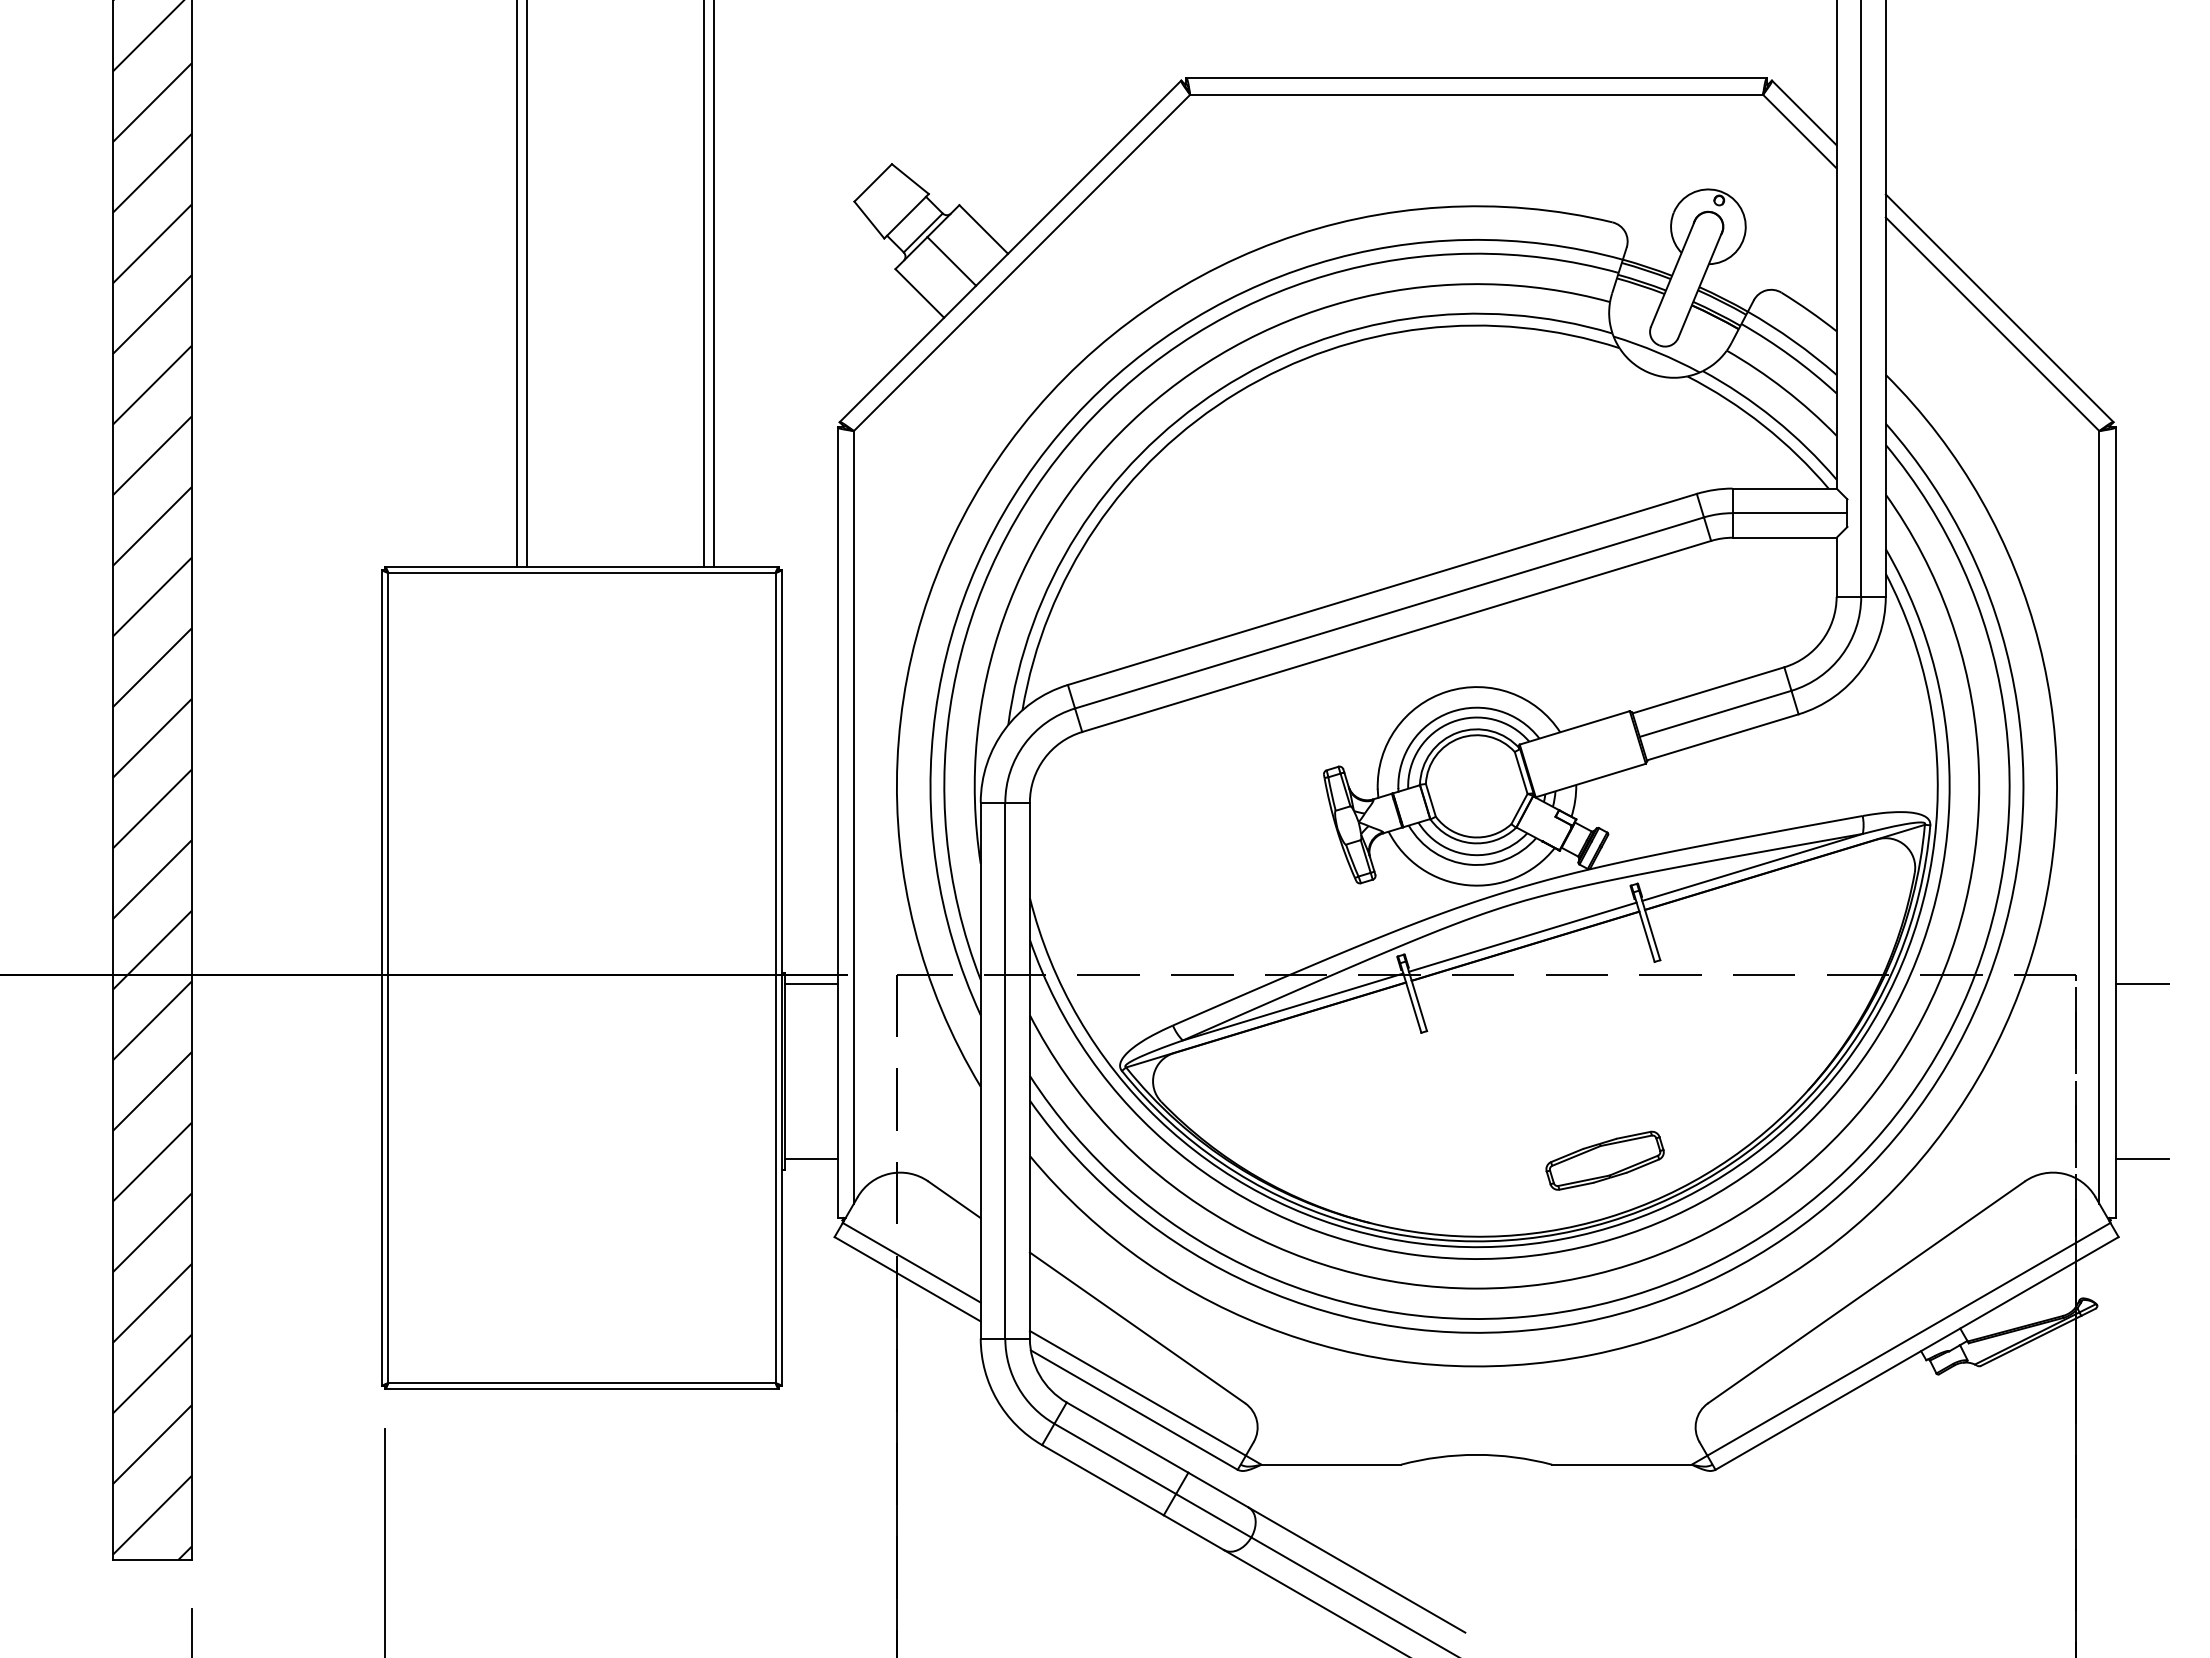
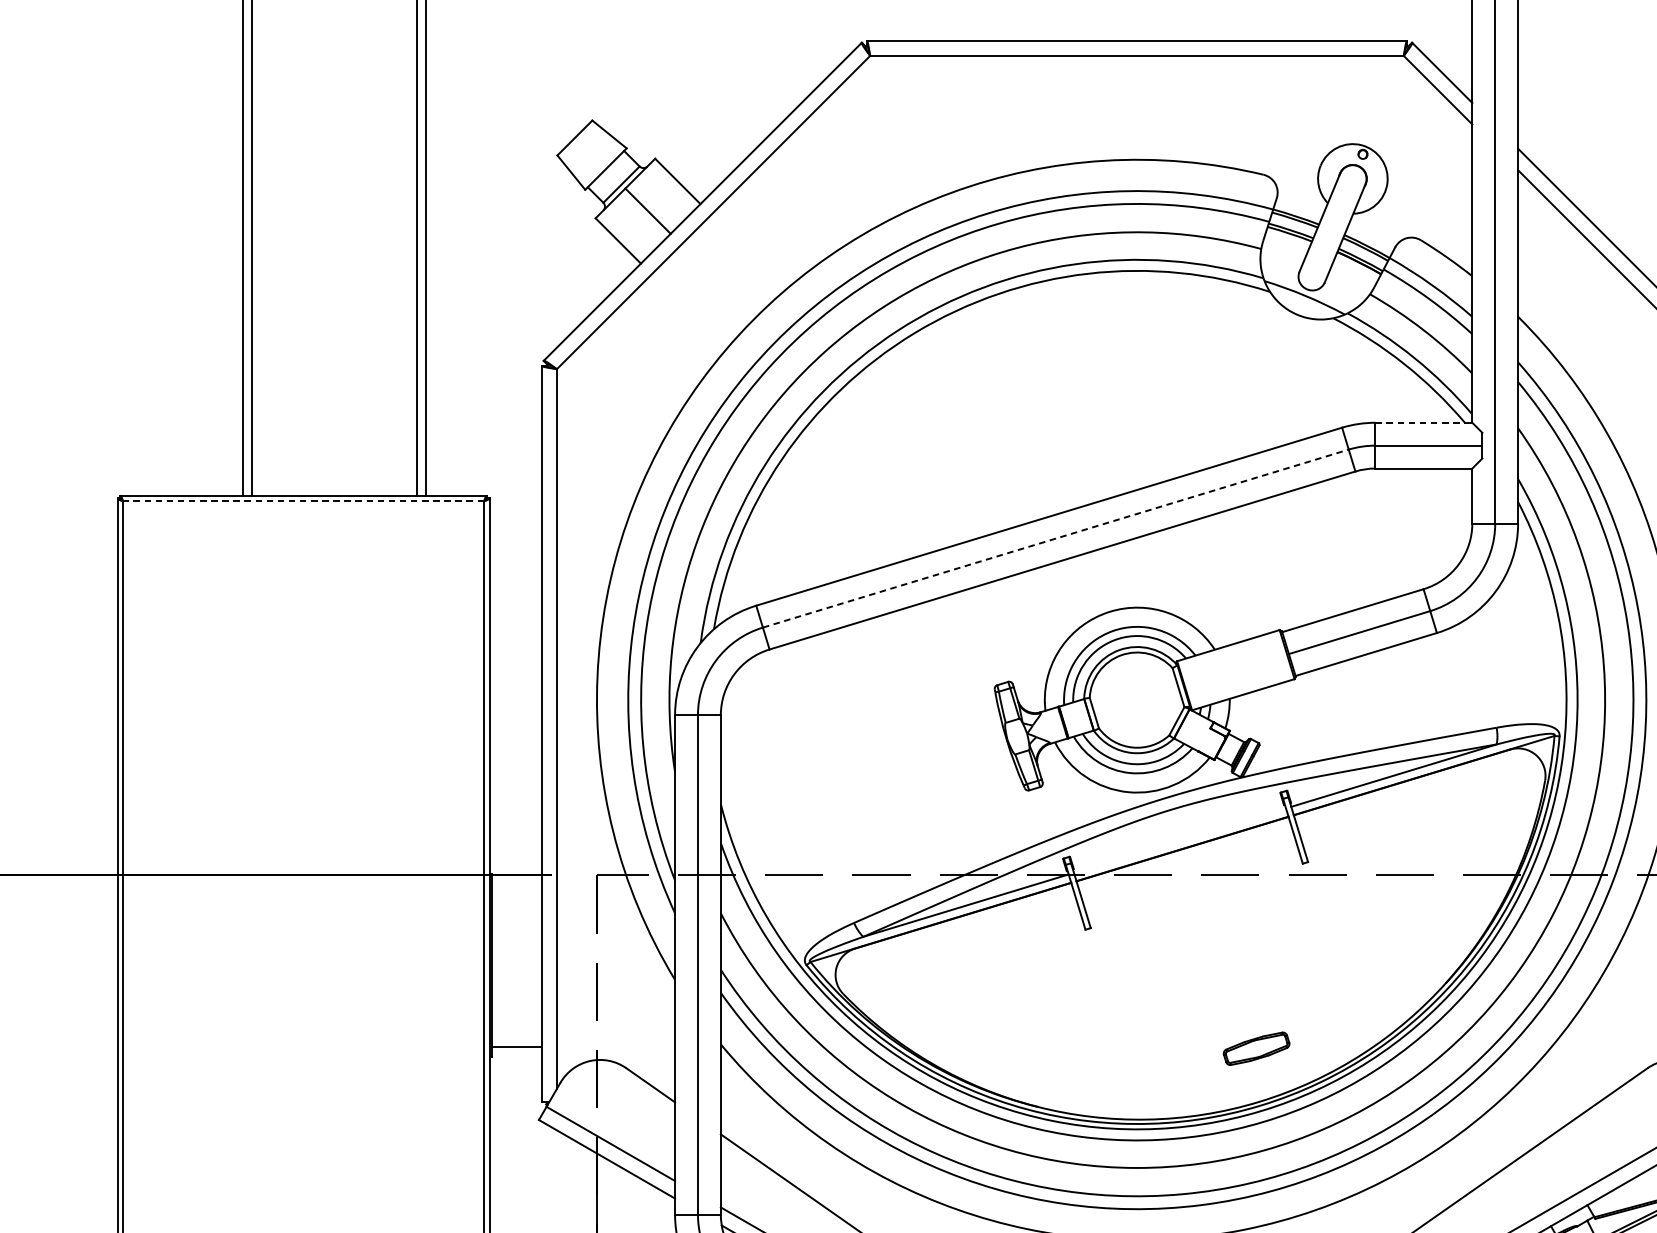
line: (1785, 488) -> (1424, 422), solid -> dashed
line: (581, 573) -> (303, 501), solid -> dashed
line: (1389, 612) -> (1055, 538), solid -> dashed
line: (1522, 936) -> (1179, 839), removed
line: (810, 984) -> (516, 884), removed
part: (1604, 1160) -> (1256, 1048), size x0.6

